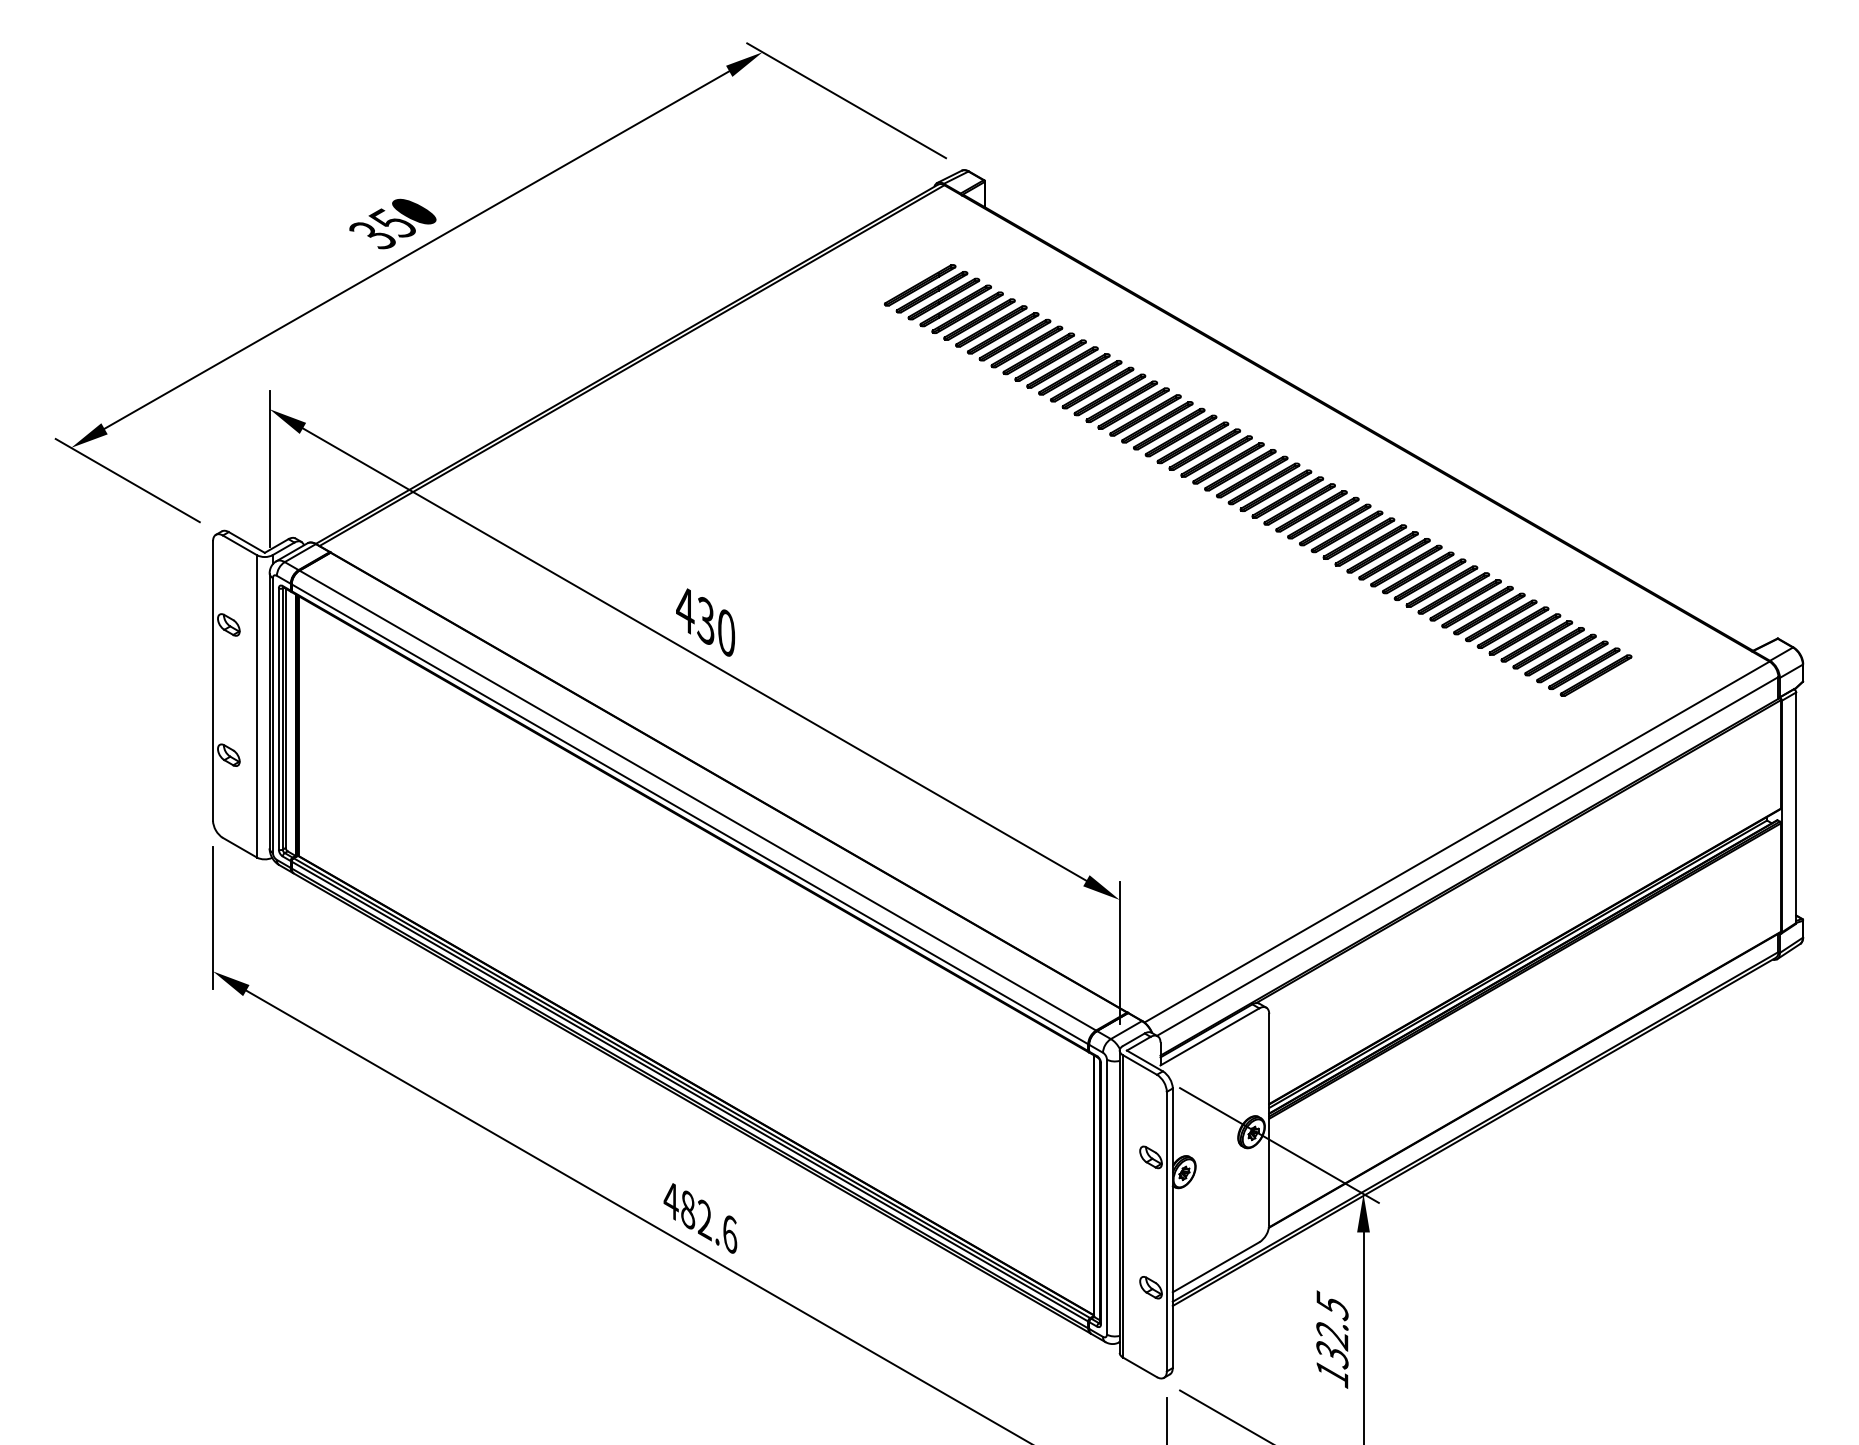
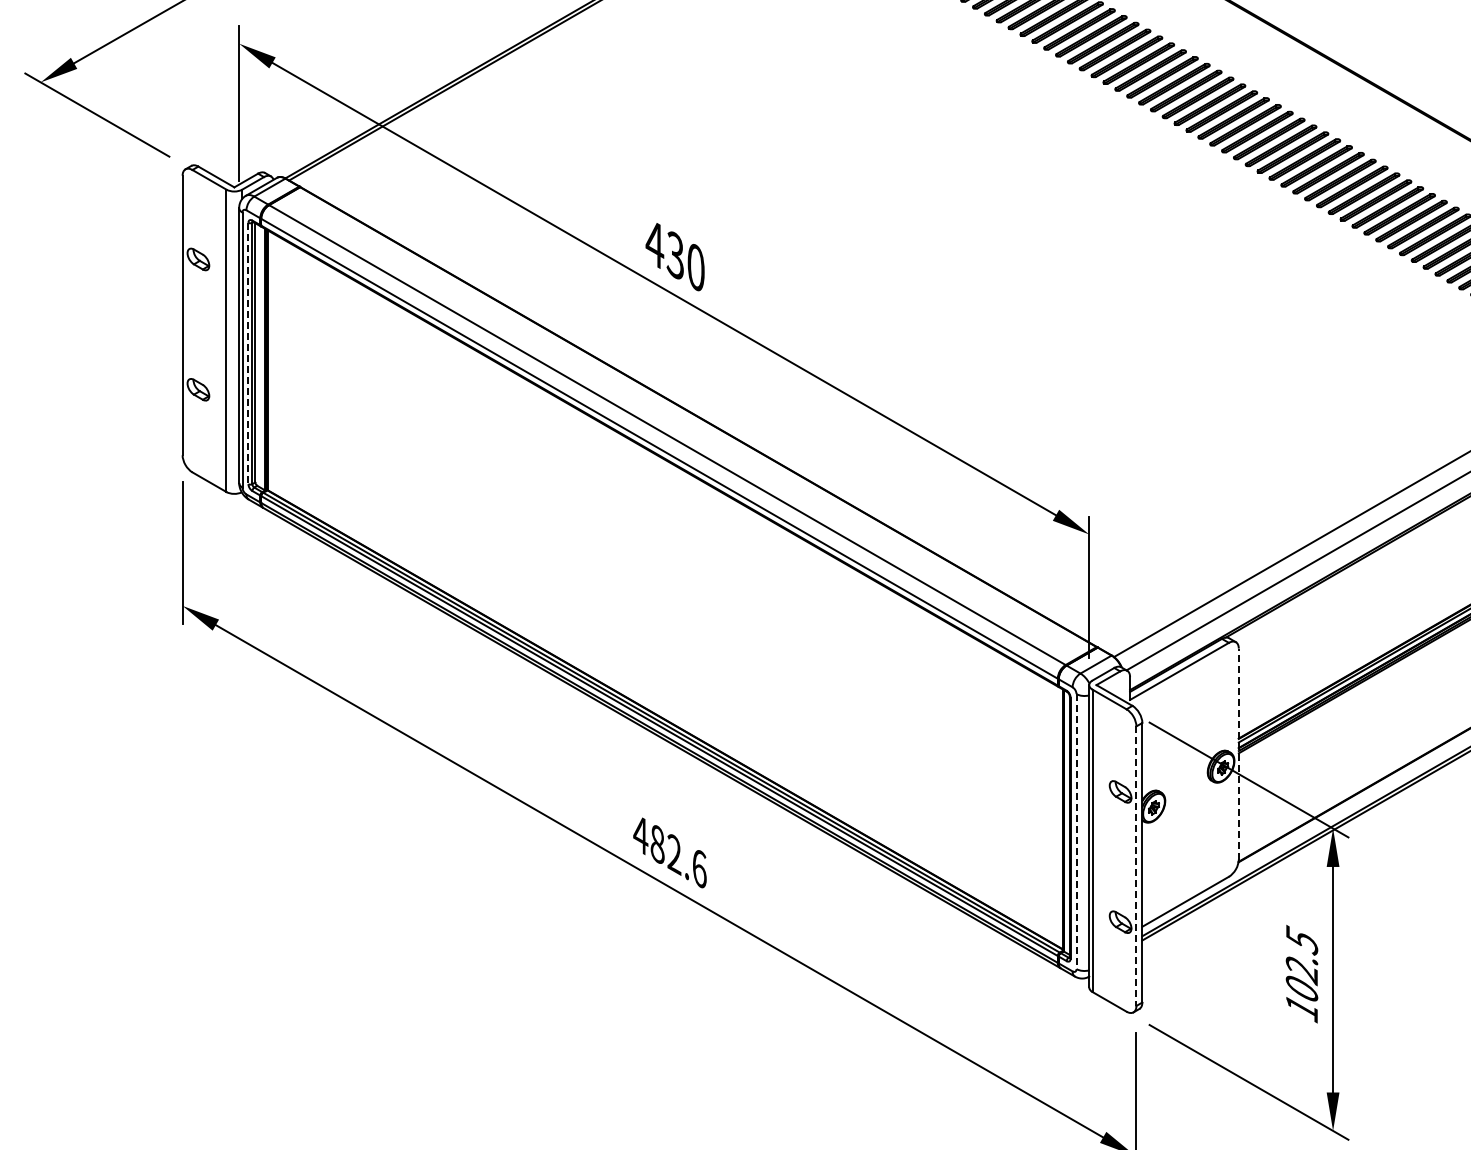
line: (278, 719) -> (248, 354), solid -> dashed
line: (1269, 1119) -> (1239, 754), solid -> dashed
line: (1106, 1197) -> (1076, 832), solid -> dashed
line: (1166, 1231) -> (1136, 866), solid -> dashed
text: (1332, 1355) -> (1302, 990), 132.5 -> 102.5

